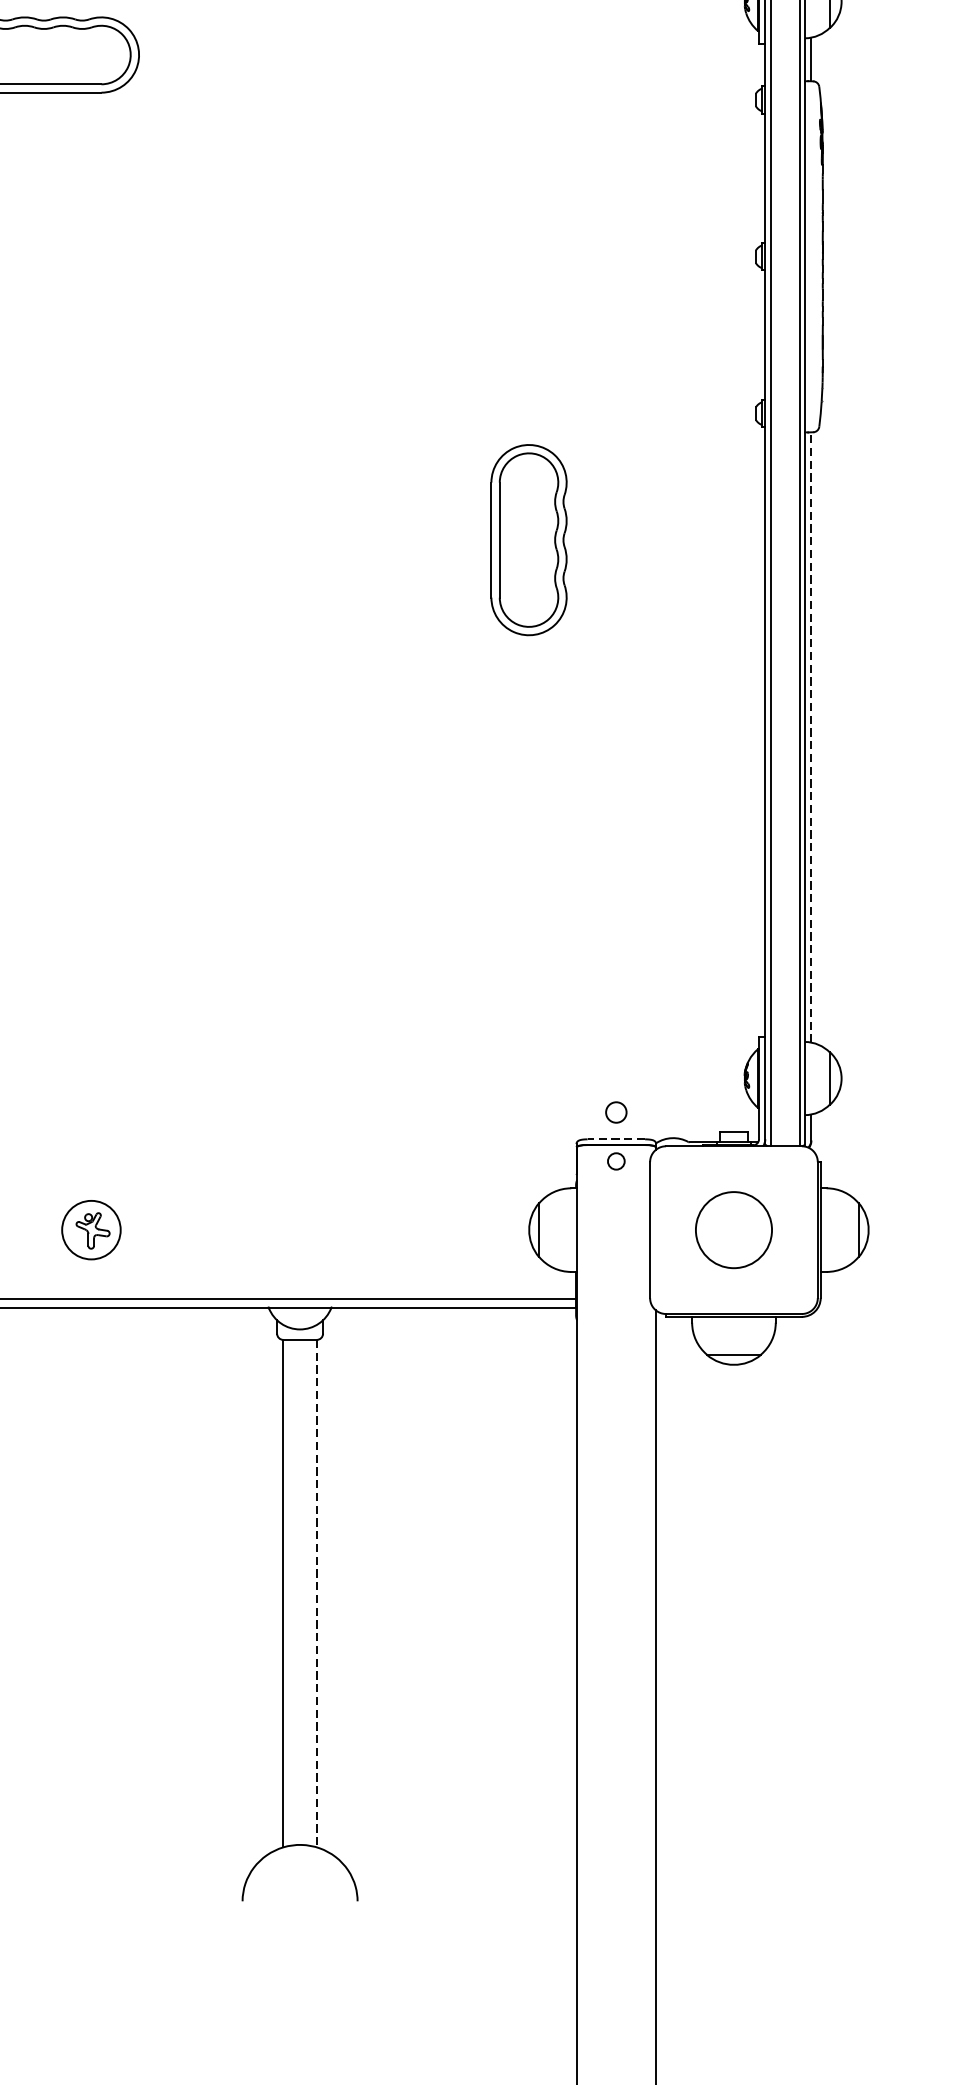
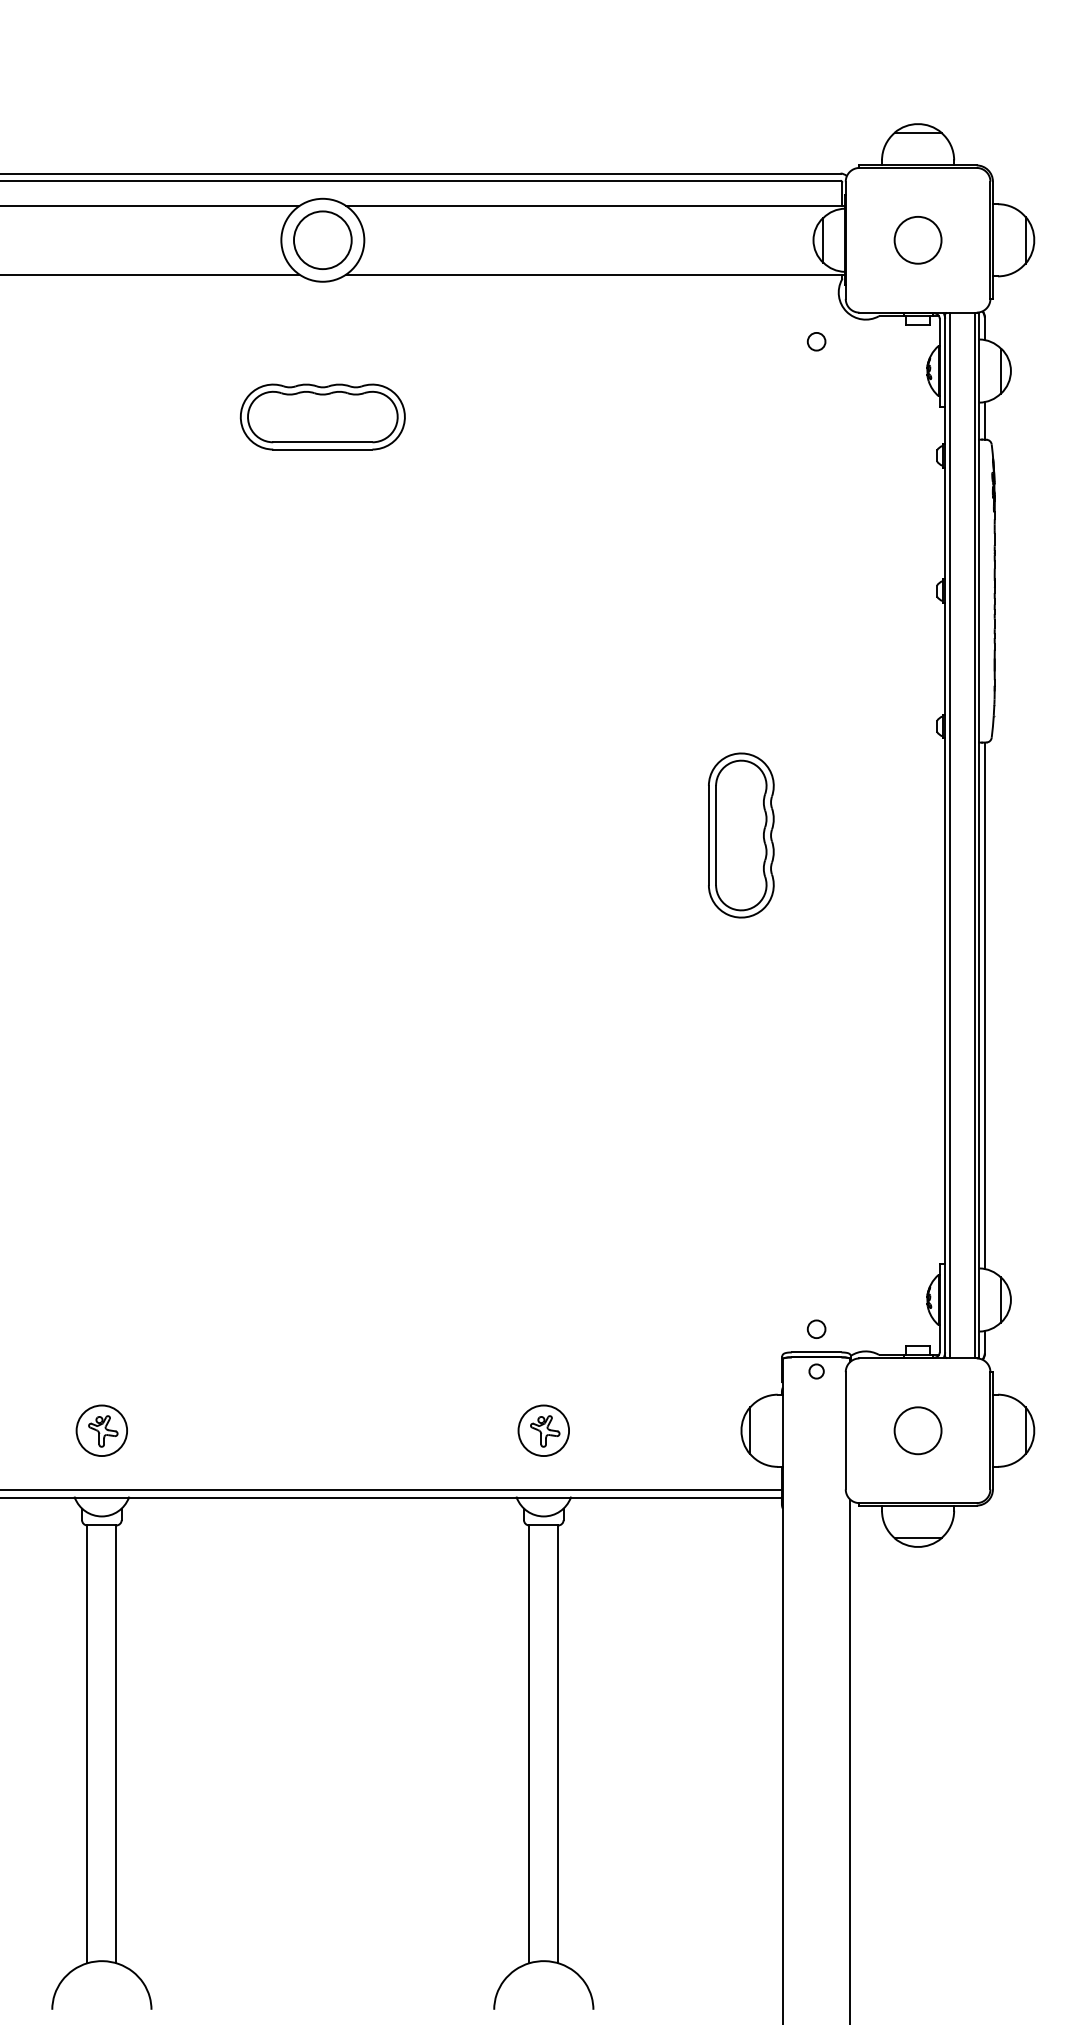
line: (810, 737) -> (984, 1005), dashed -> solid
line: (616, 1139) -> (816, 1352), dashed -> solid
part: (91, 1229) -> (543, 1430), moved
circle: (733, 1229) -> (917, 1430), size x0.71
line: (317, 1593) -> (558, 1744), dashed -> solid

